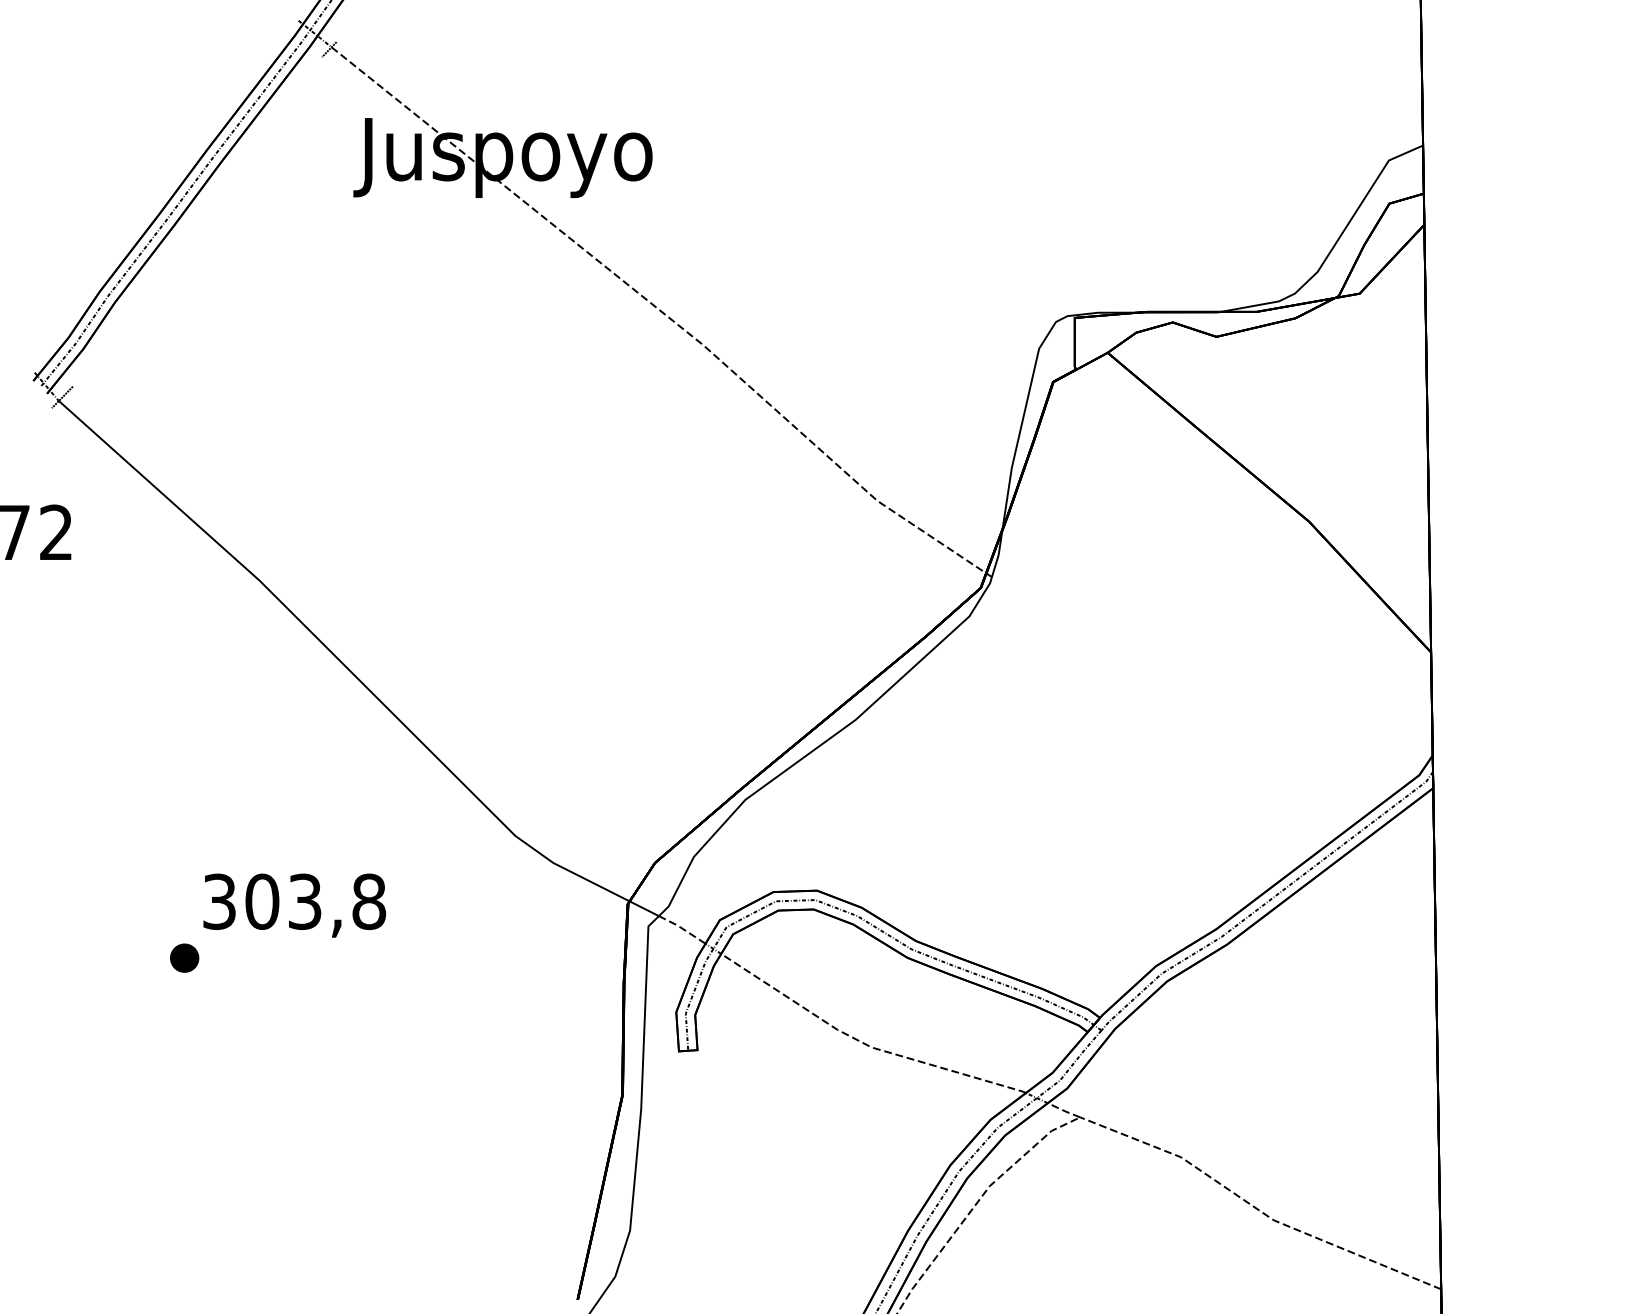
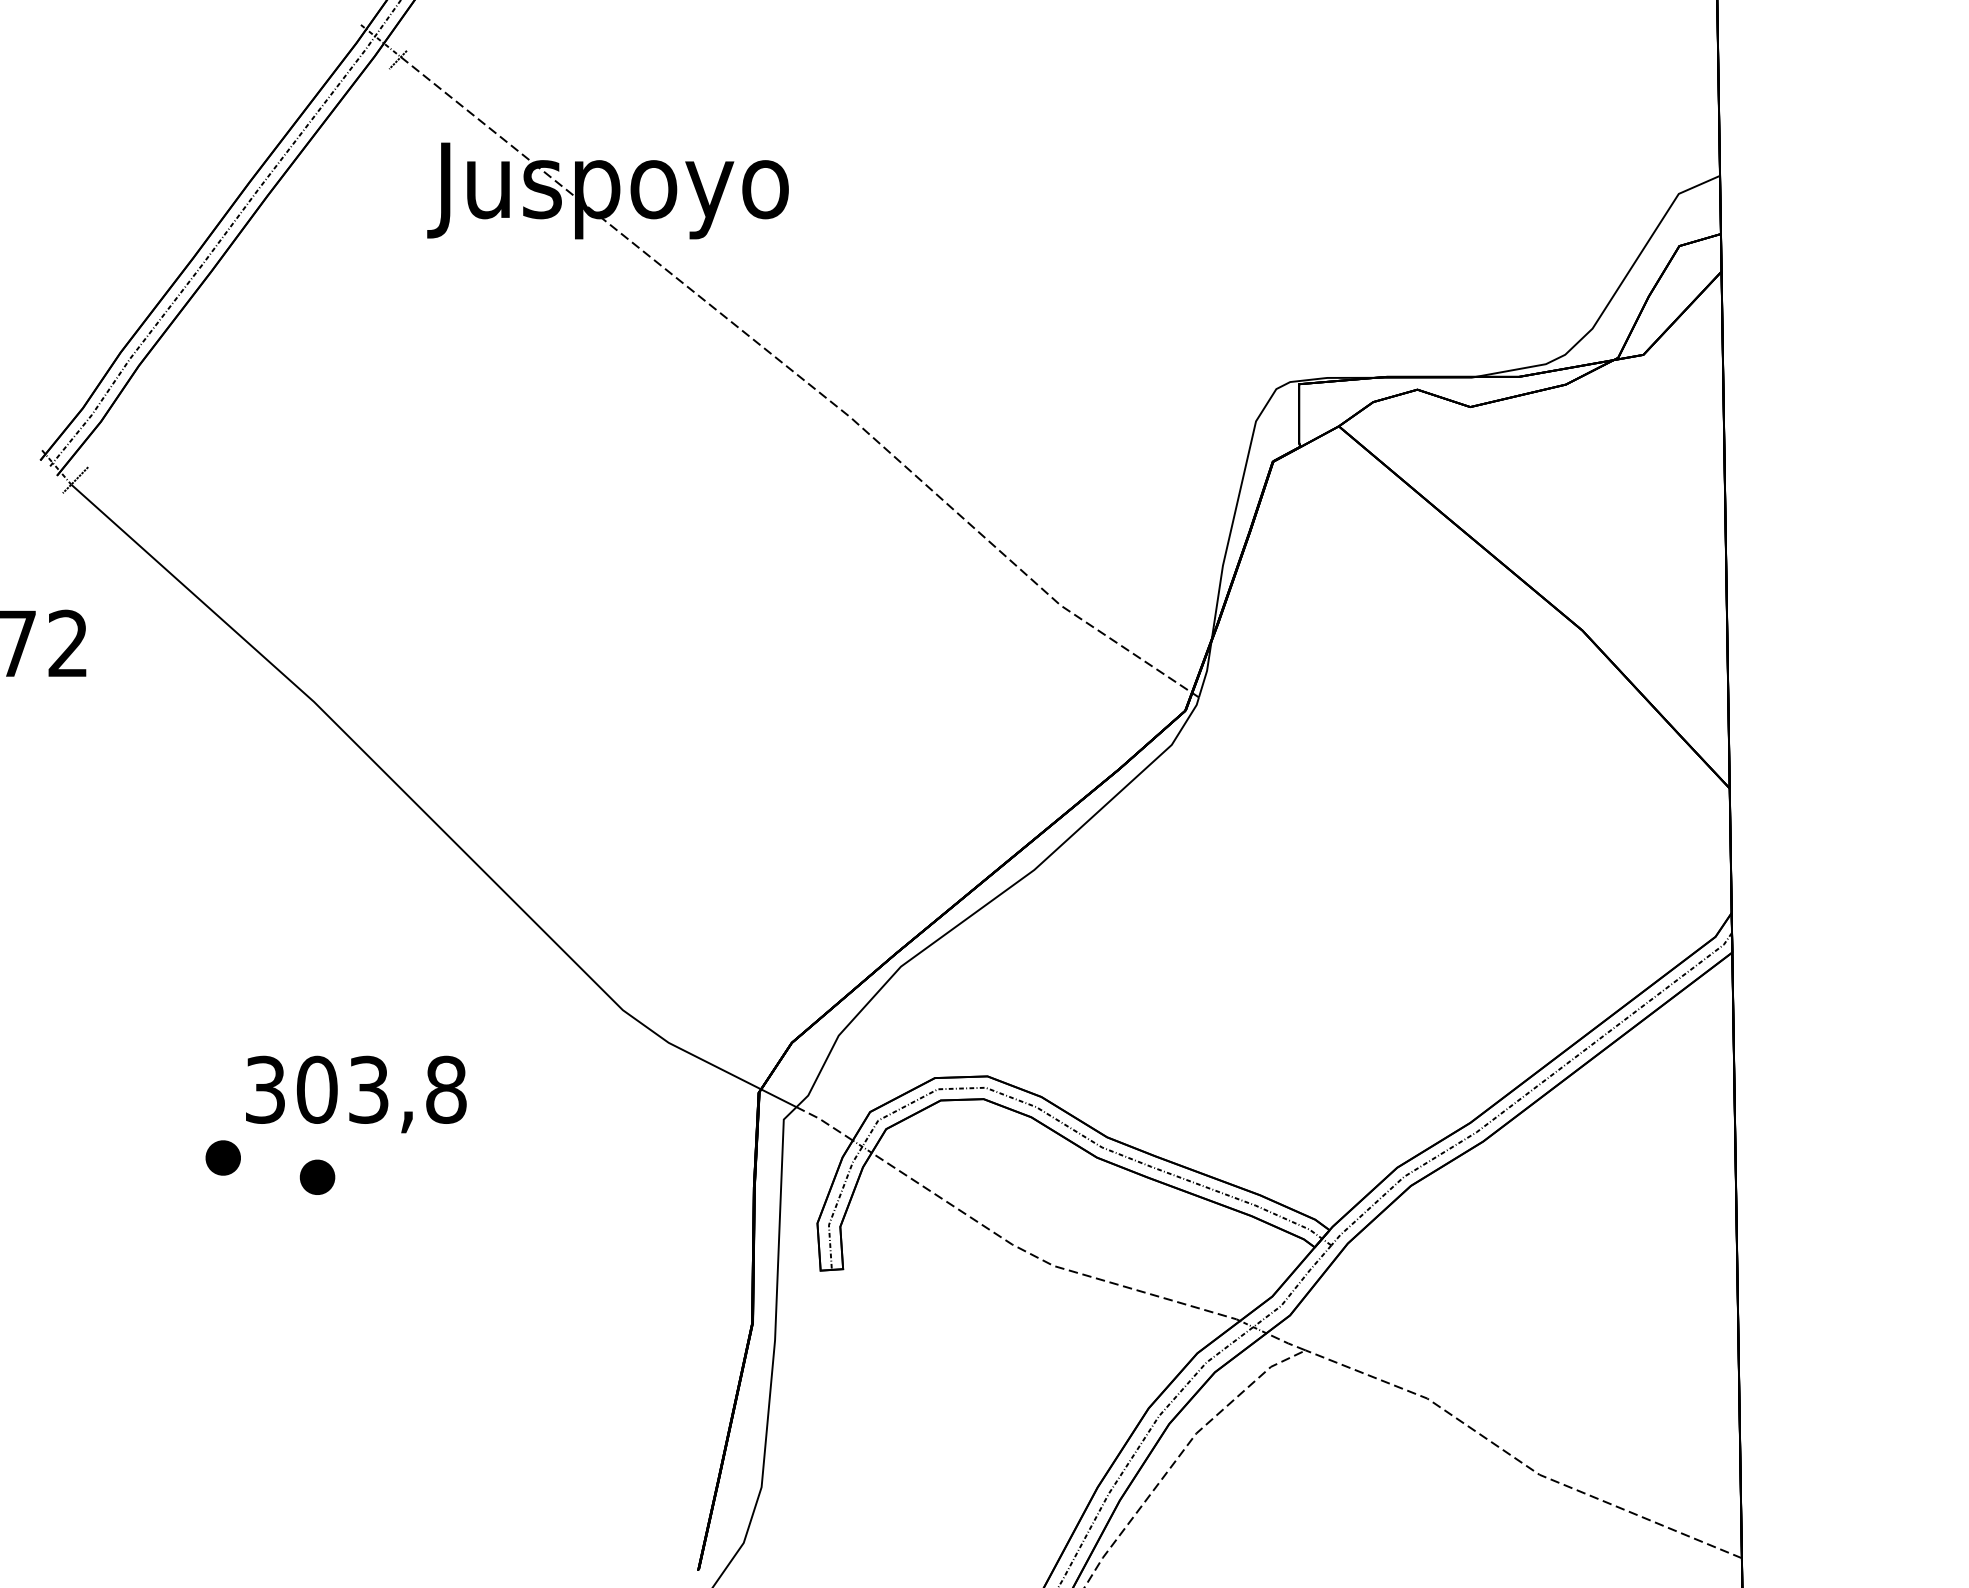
part: (262, 973) -> (317, 1176), added

